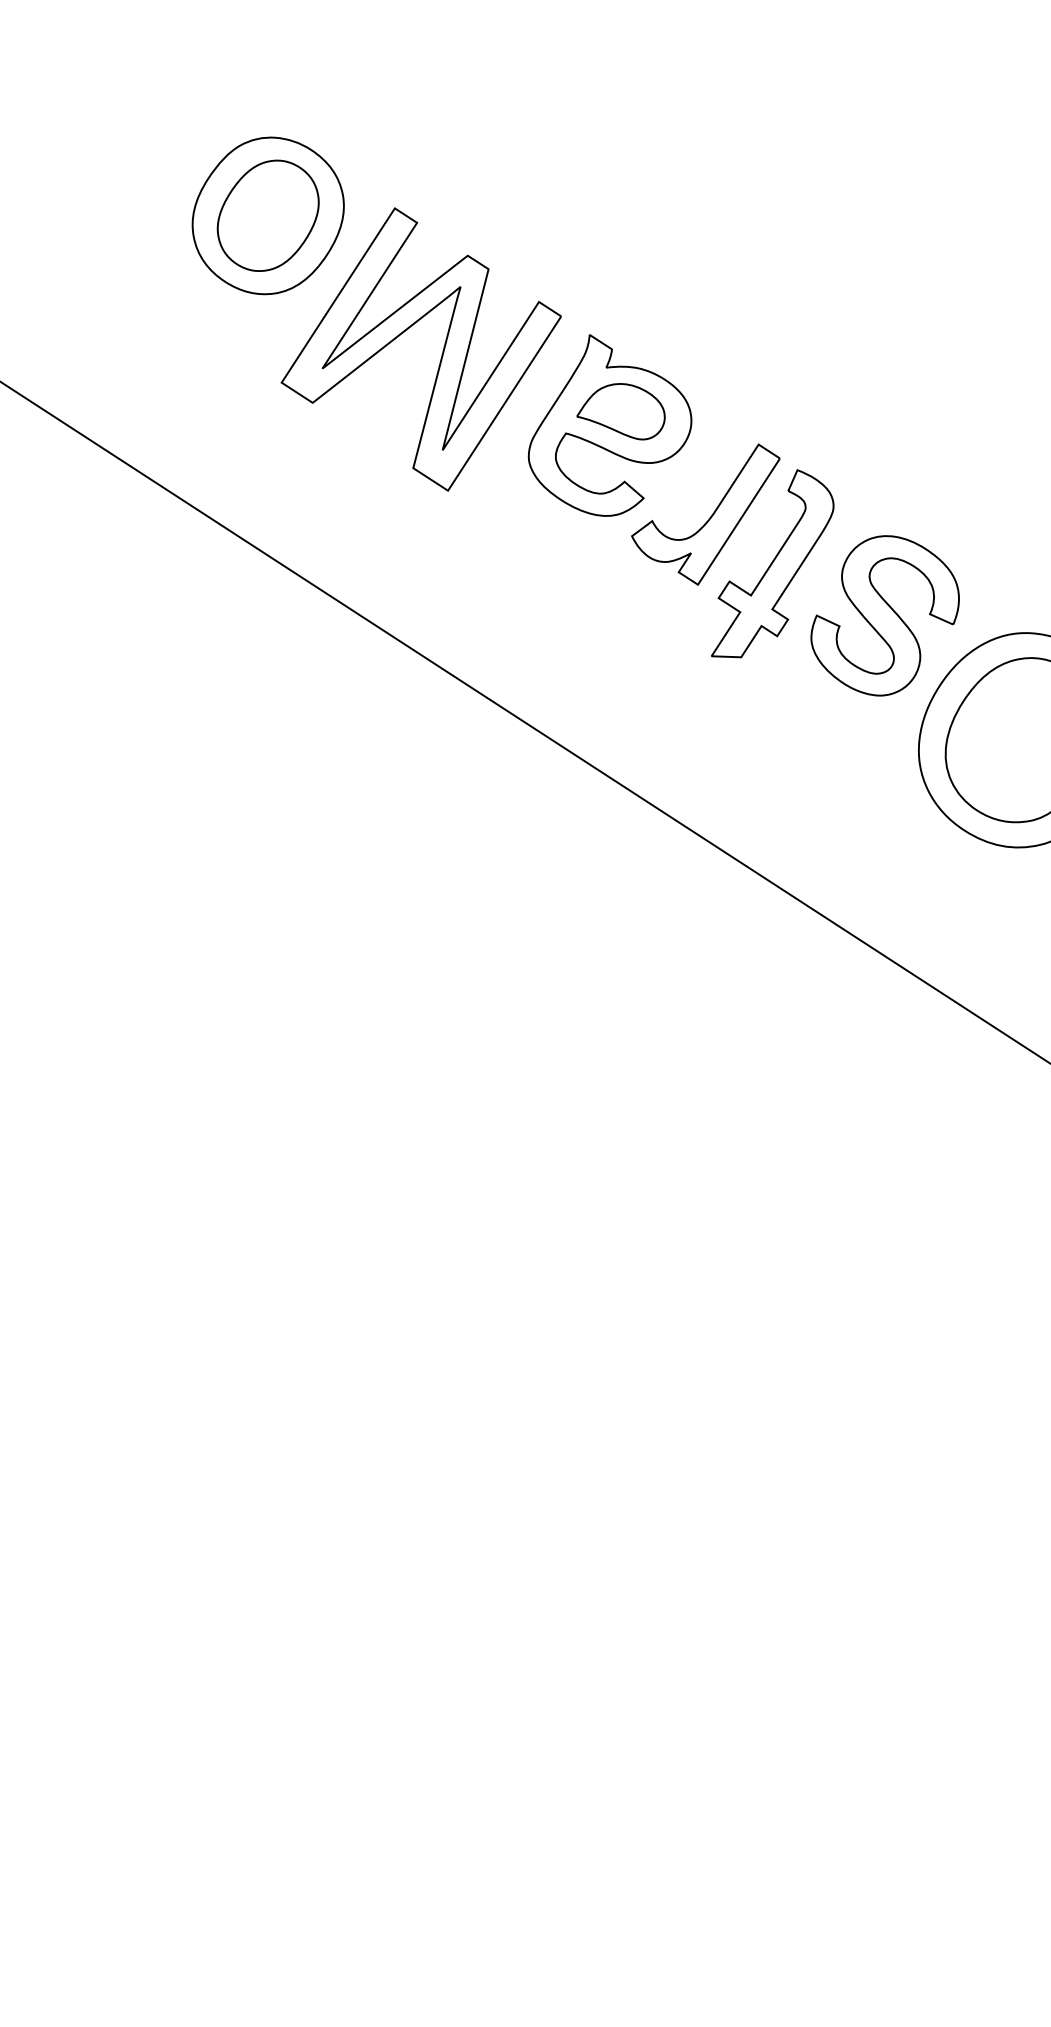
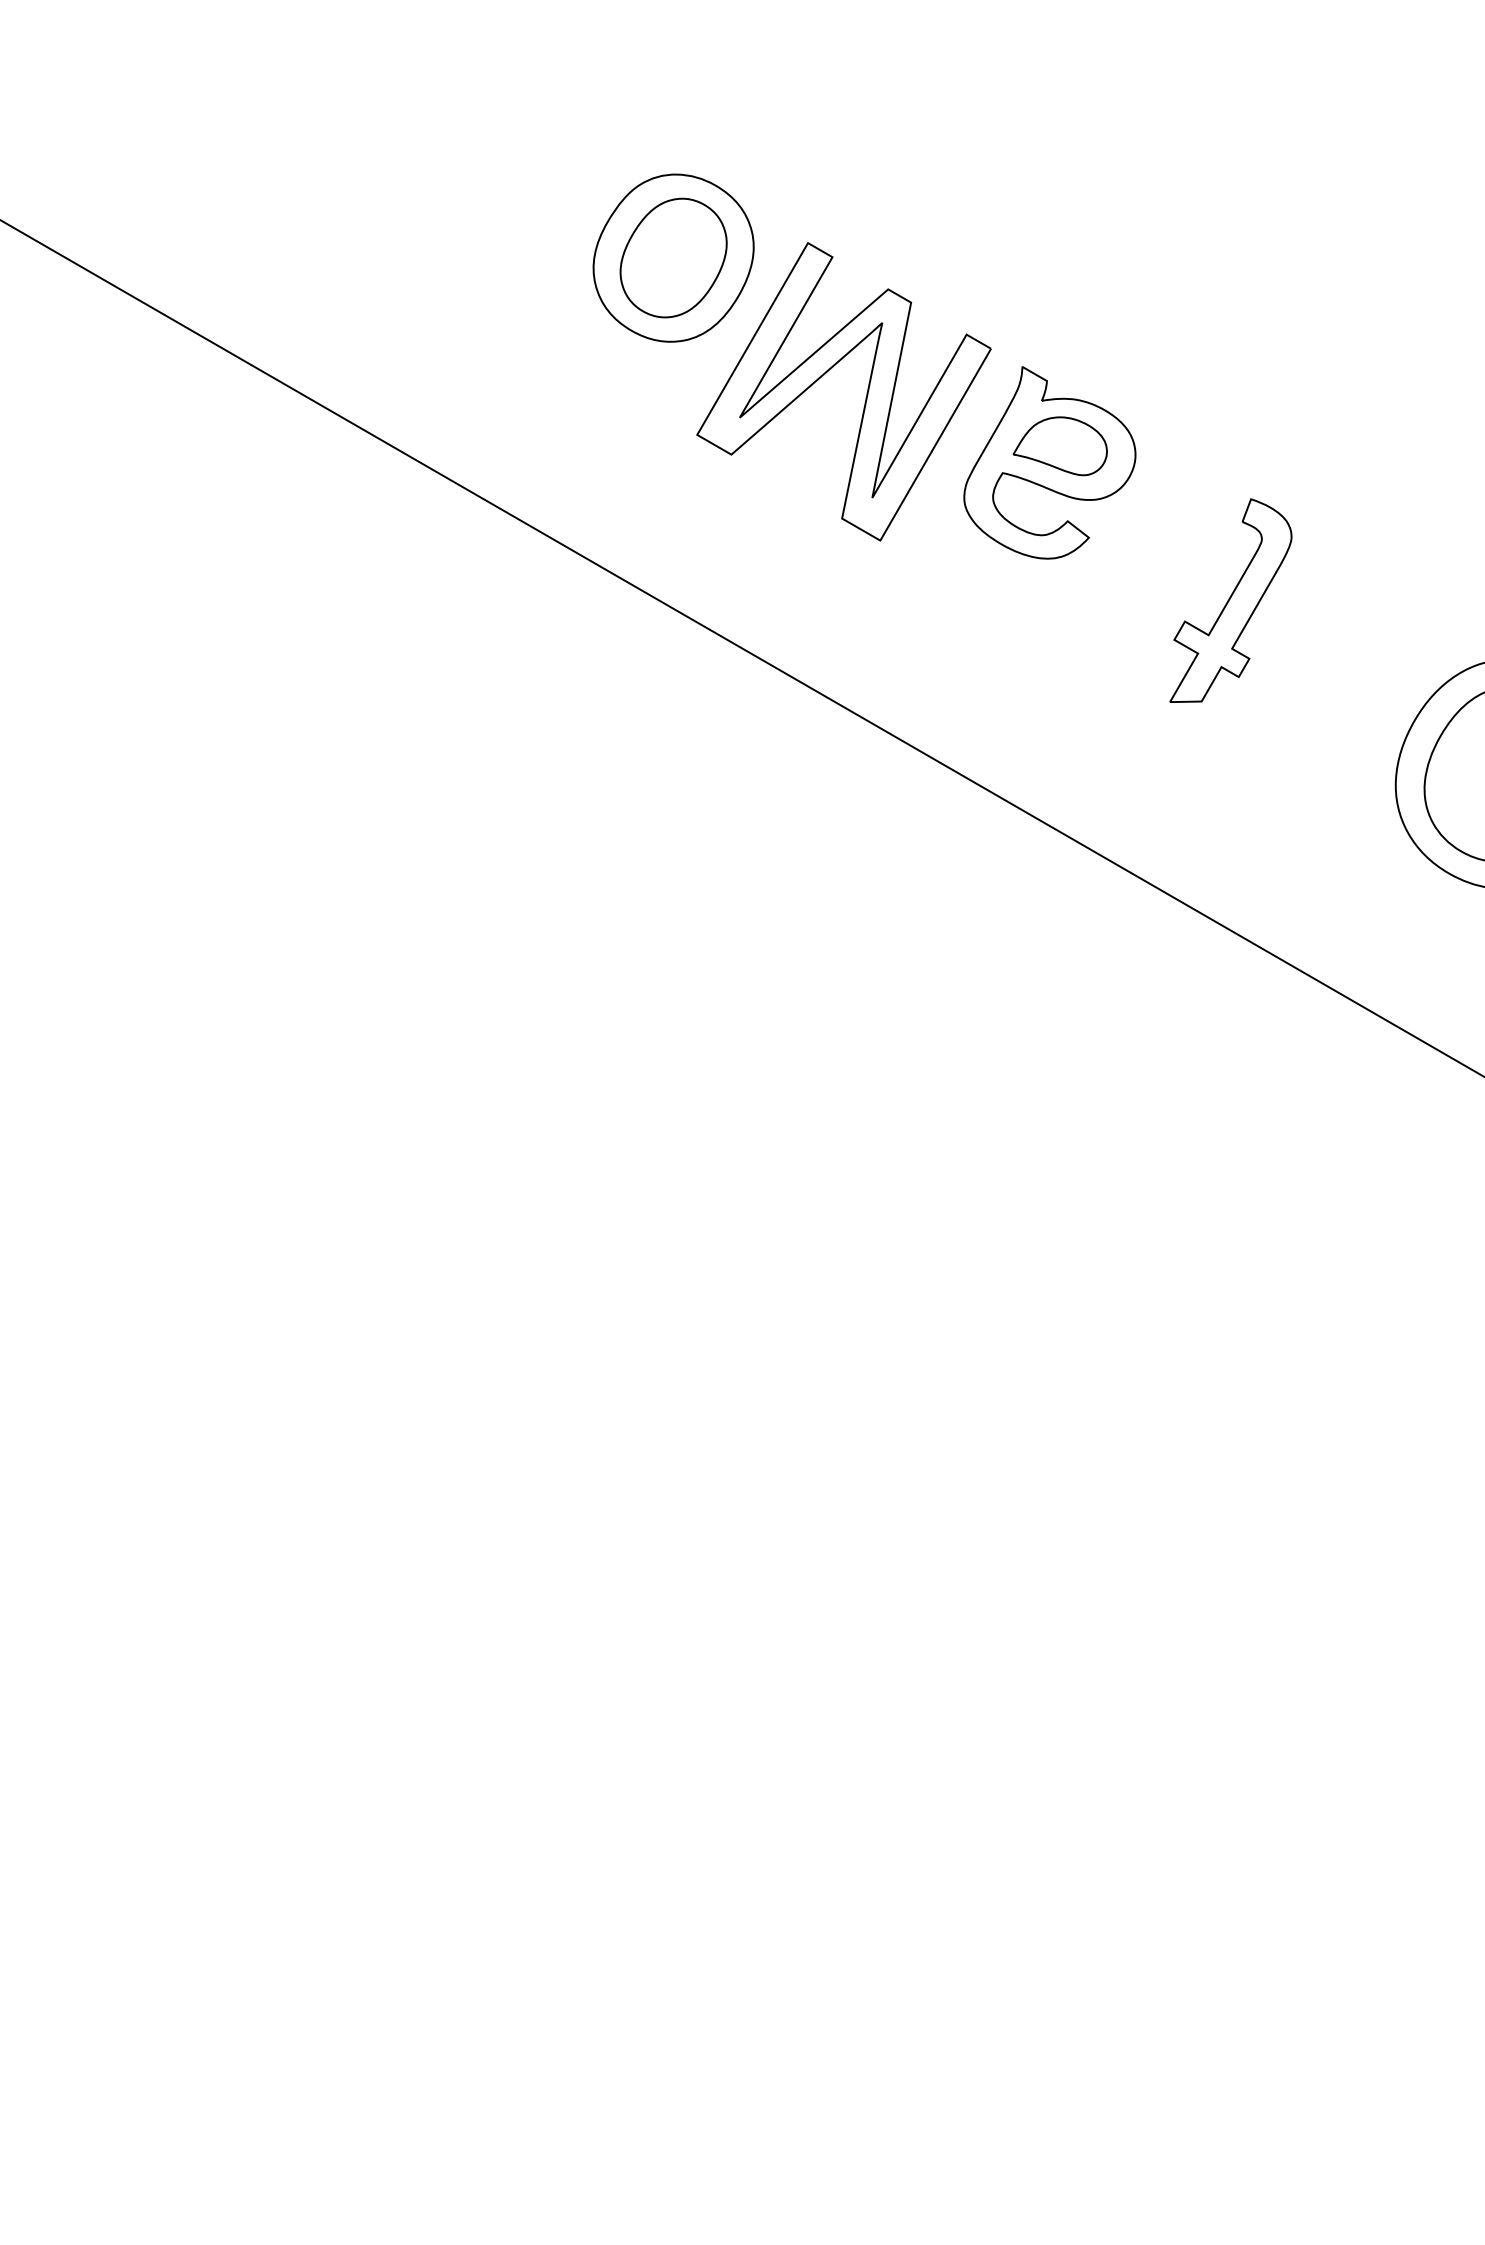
part: (708, 518) -> (1159, 555), removed
part: (885, 615) -> (1352, 649), removed

